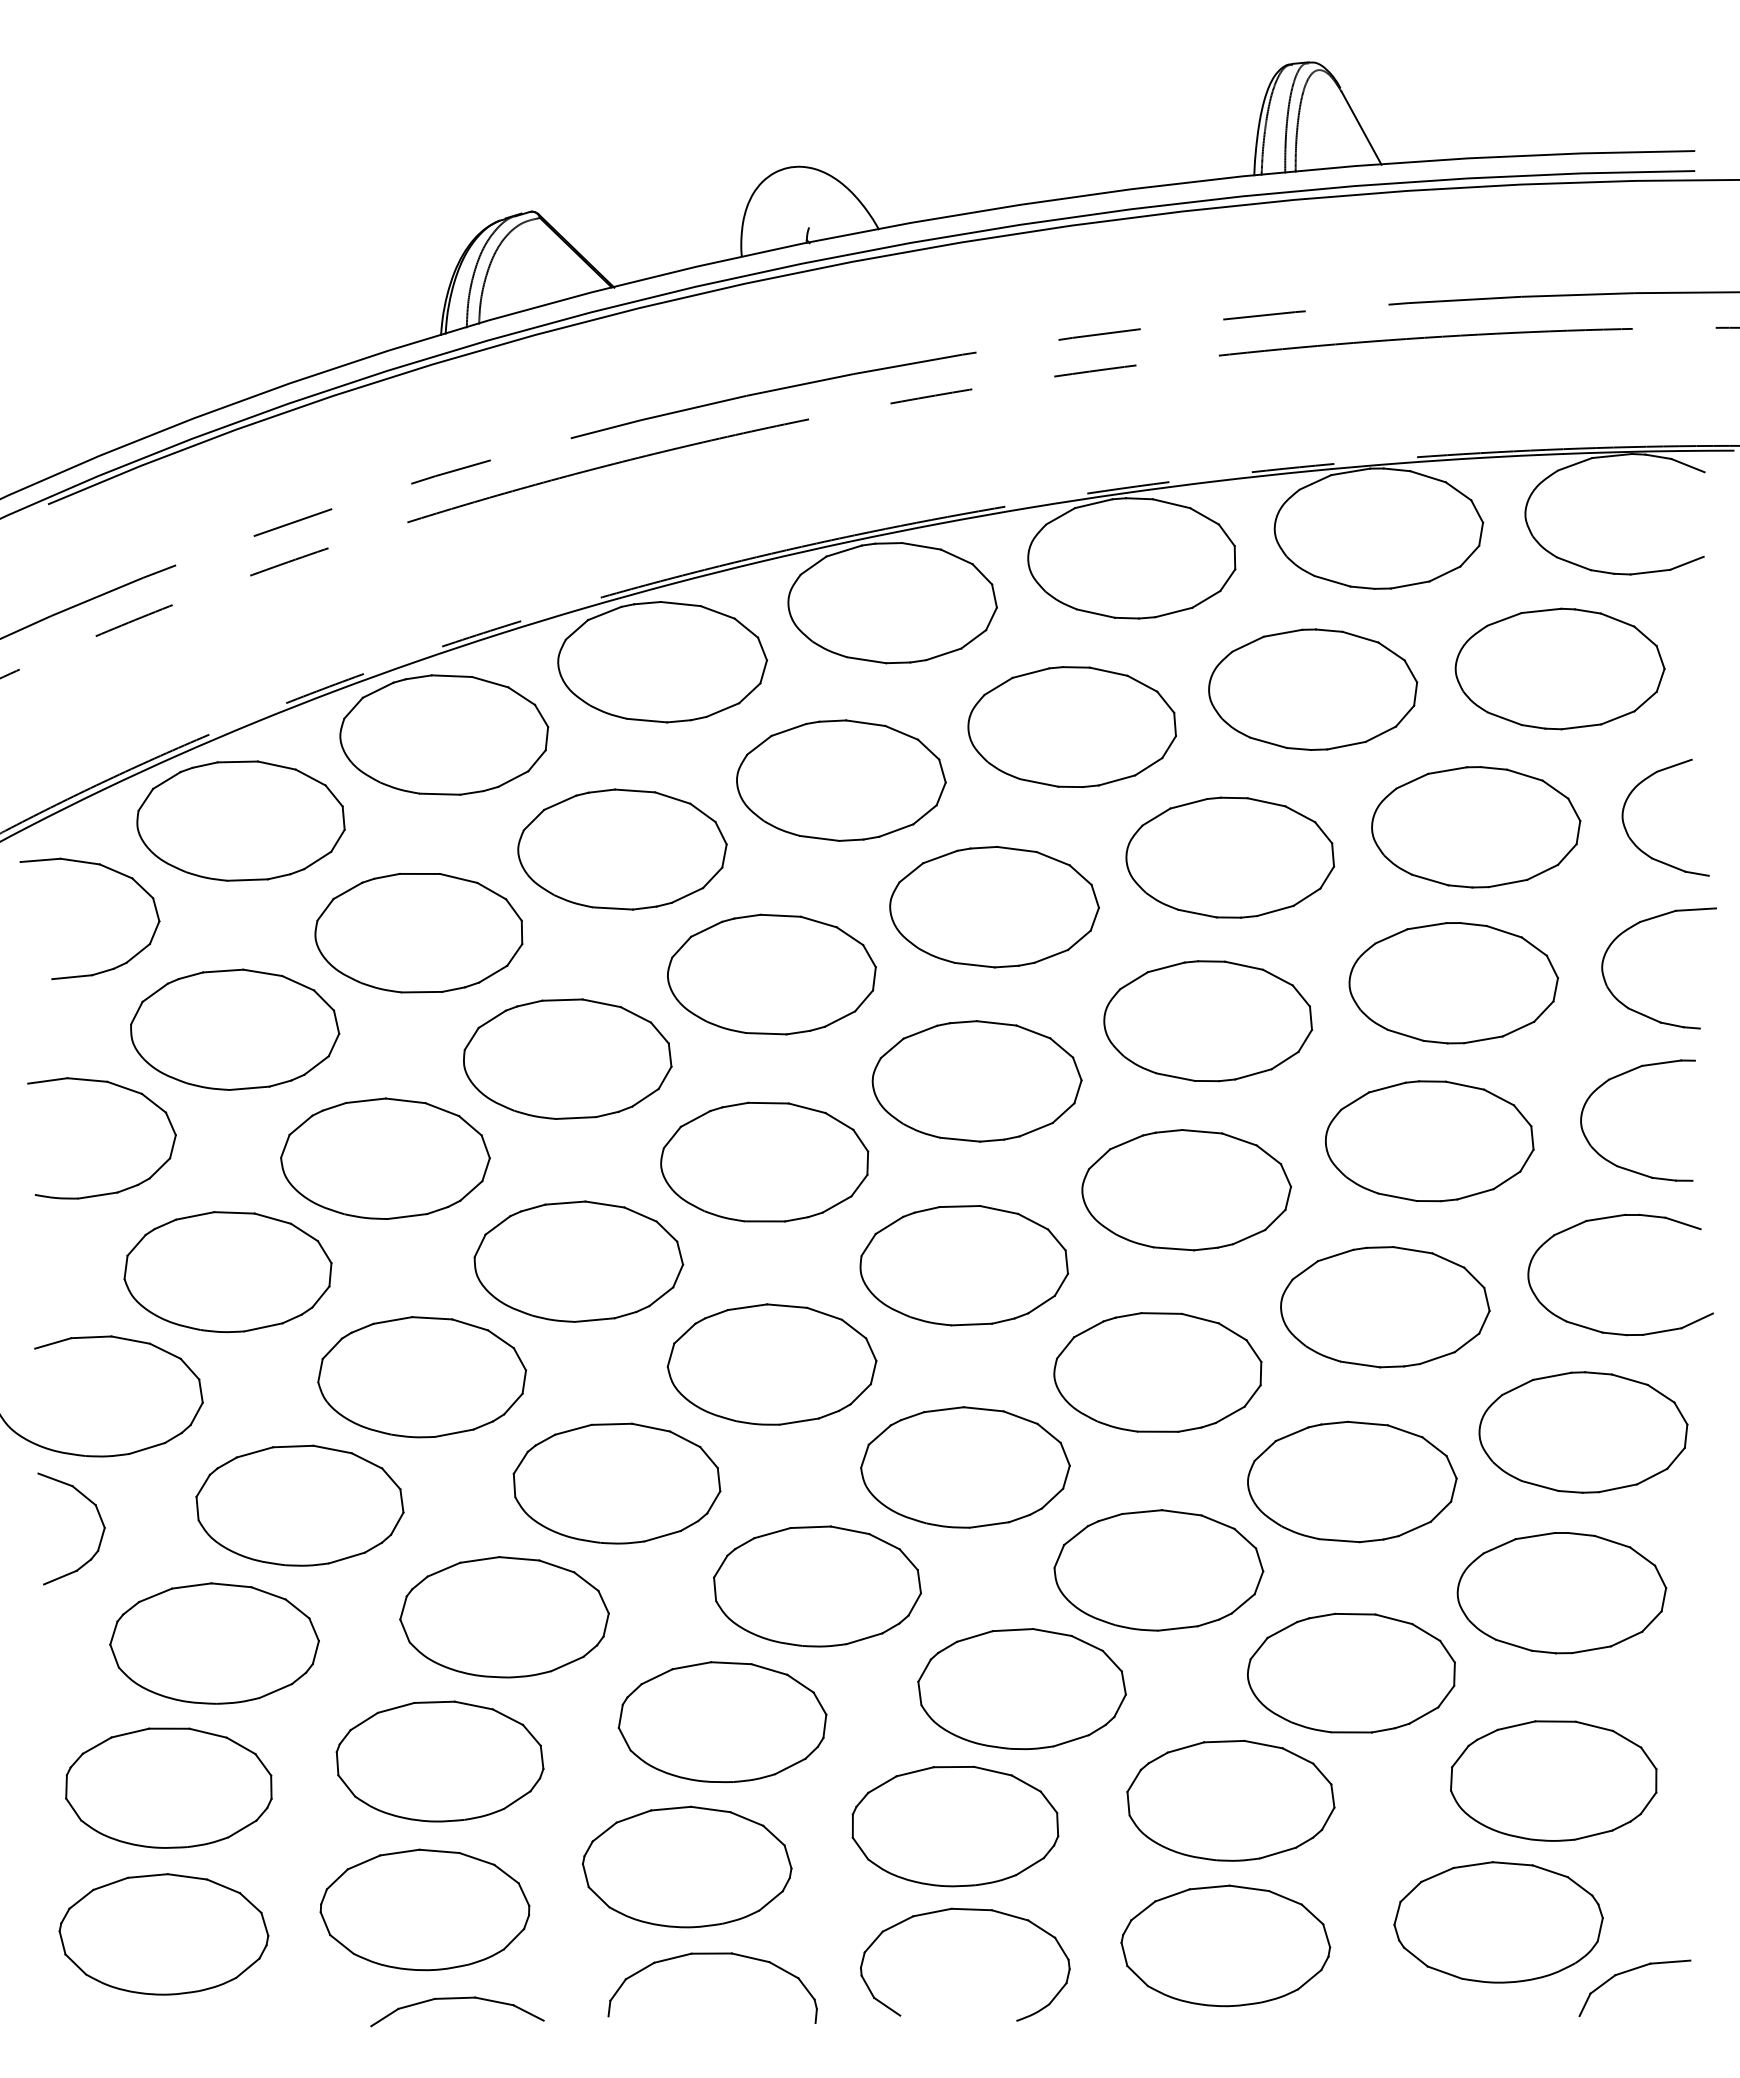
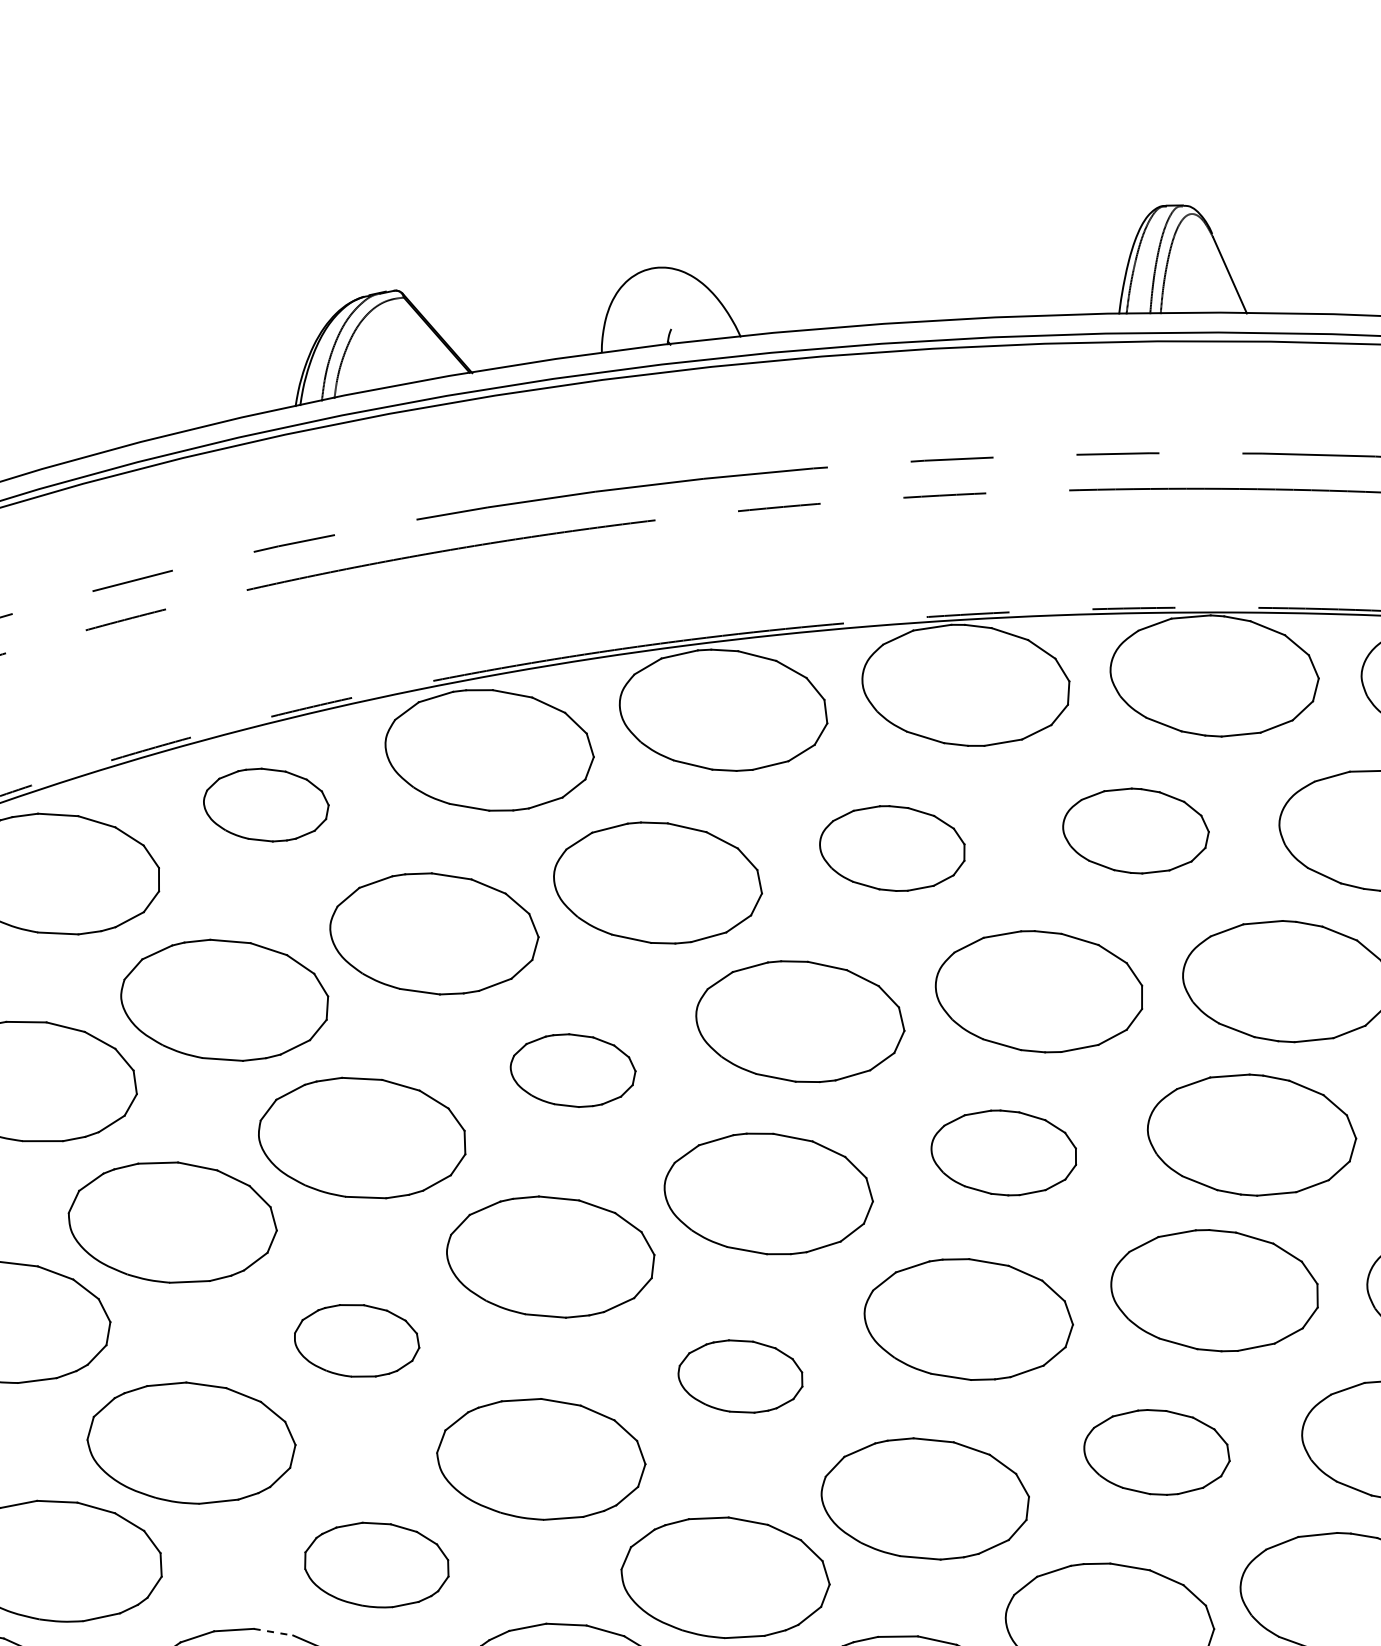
part: (1313, 689) -> (1136, 830), size x0.7
part: (1071, 726) -> (891, 847), size x0.7
part: (444, 734) -> (266, 804), size x0.6
part: (771, 974) -> (572, 1070), size x0.6
part: (1208, 1021) -> (1004, 1153), size x0.7
part: (578, 1261) -> (356, 1340), size x0.6
part: (963, 1265) -> (740, 1376), size x0.6
part: (1385, 1307) -> (1157, 1452), size x0.7
part: (616, 1483) -> (376, 1565), size x0.7
line: (519, 1558) -> (273, 1631), solid -> dashed

